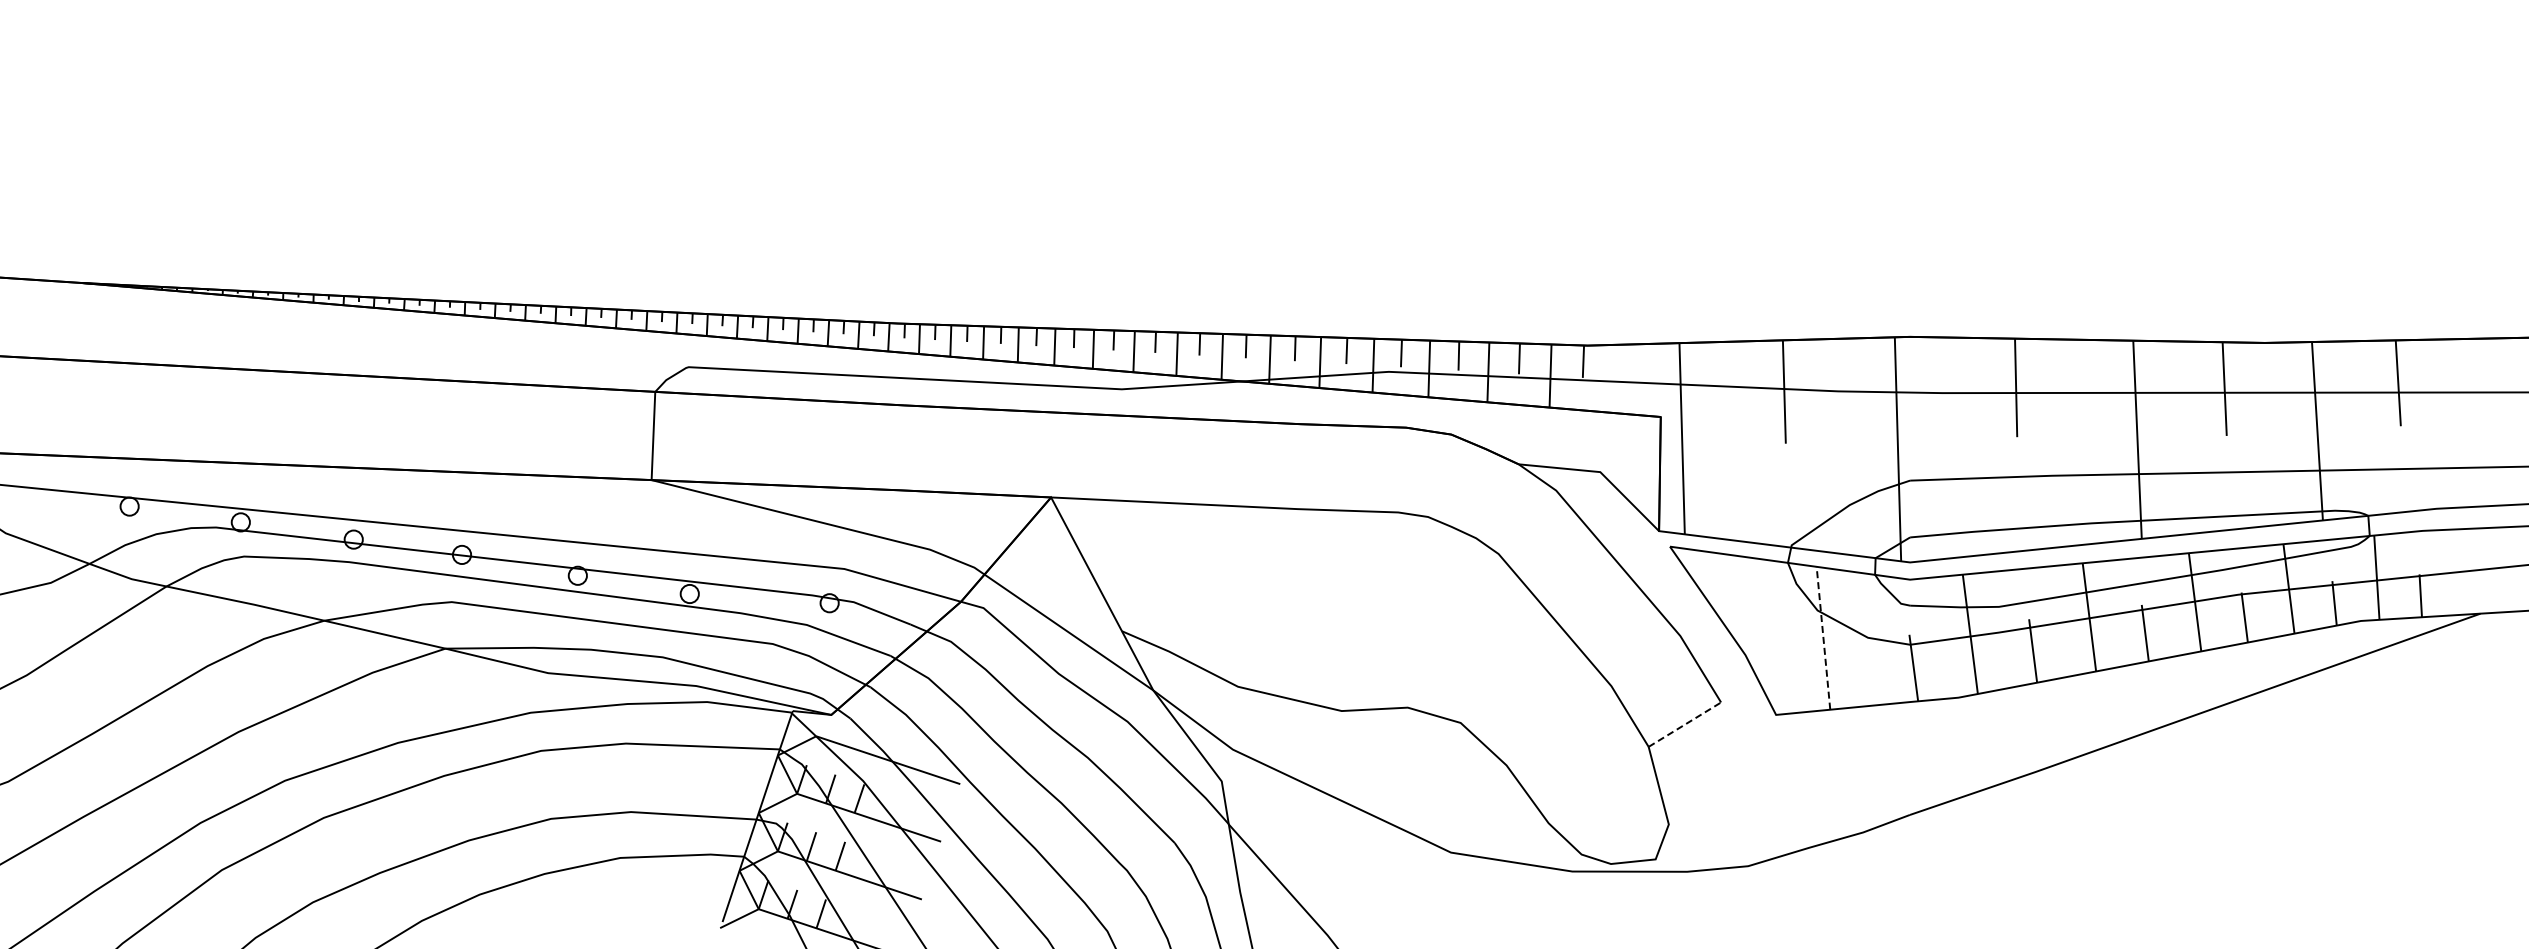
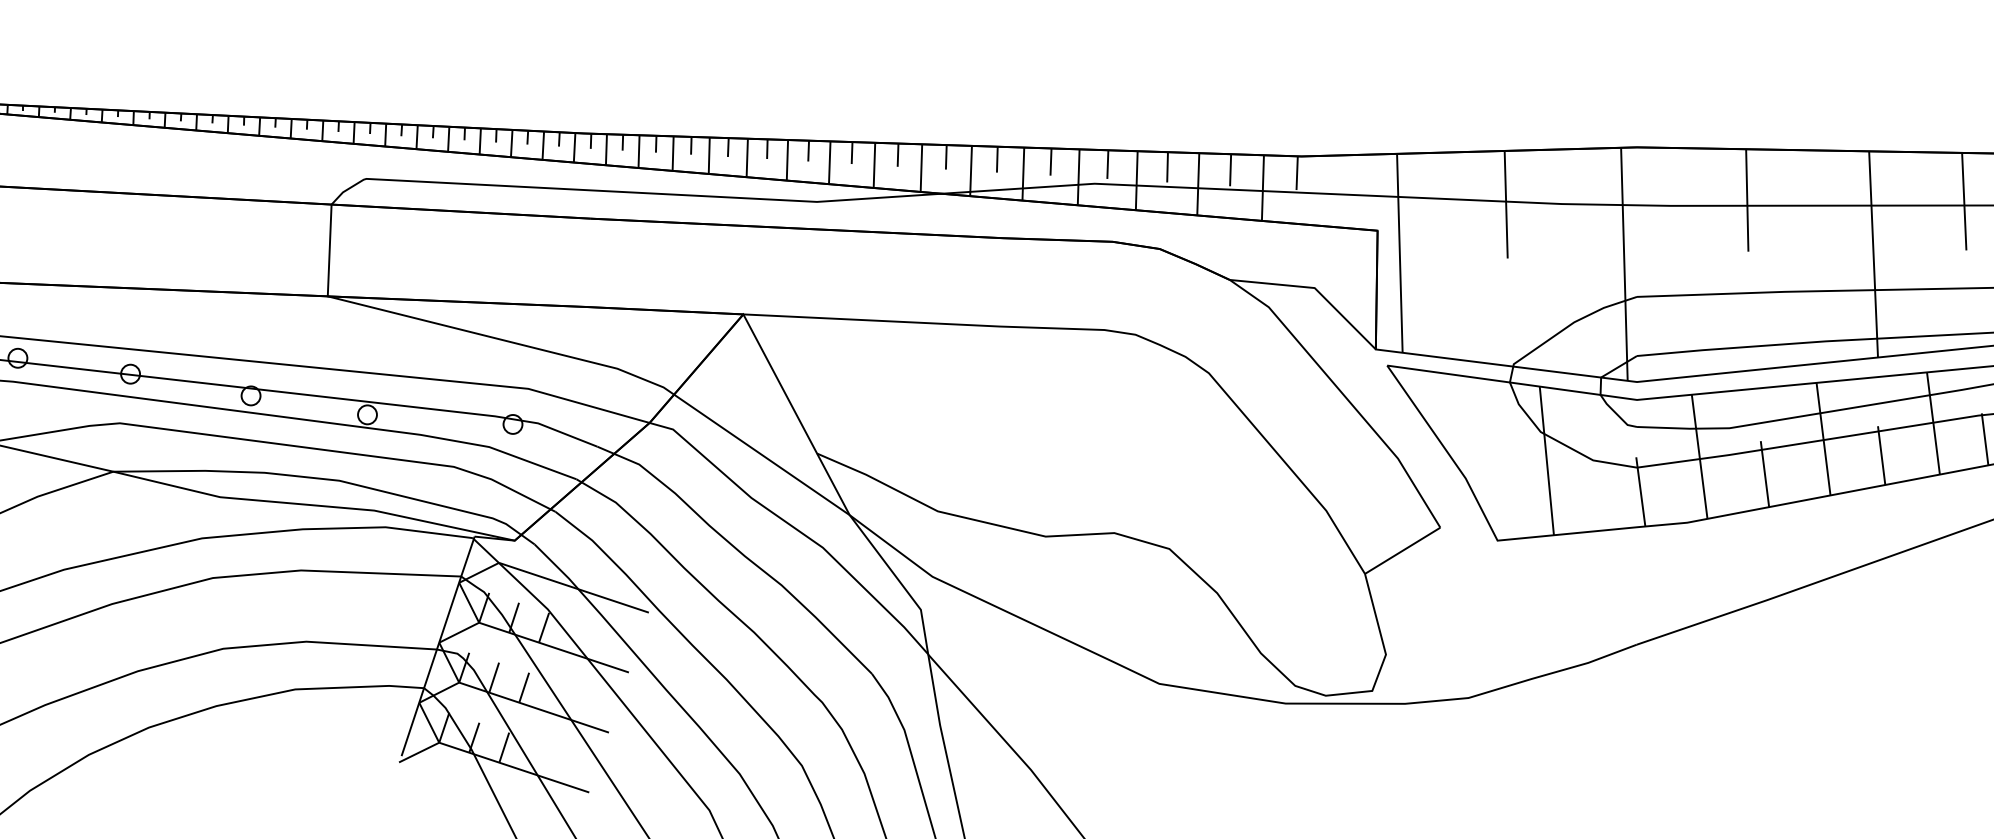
line: (1823, 638) -> (1546, 461), dashed -> solid
line: (1685, 724) -> (1403, 550), dashed -> solid

